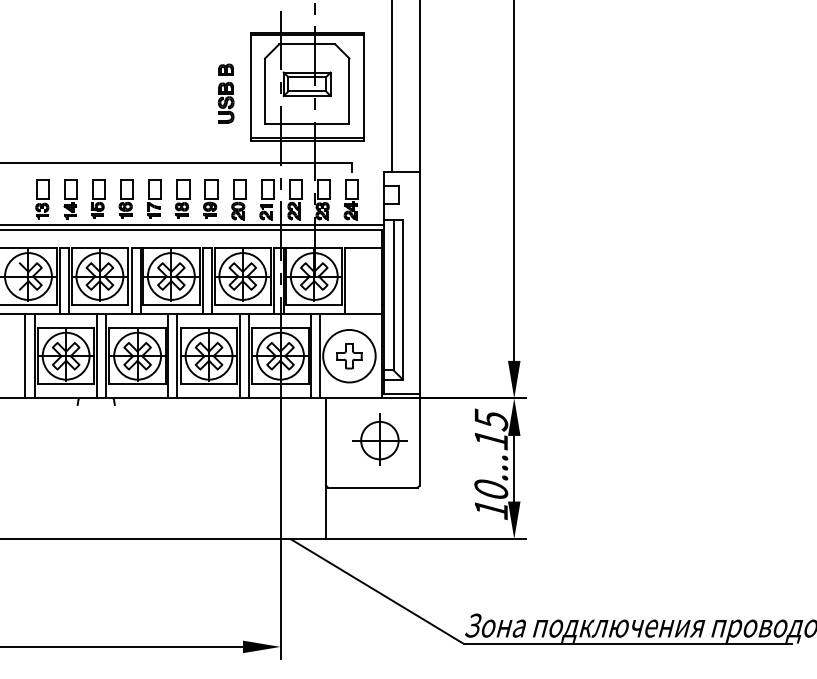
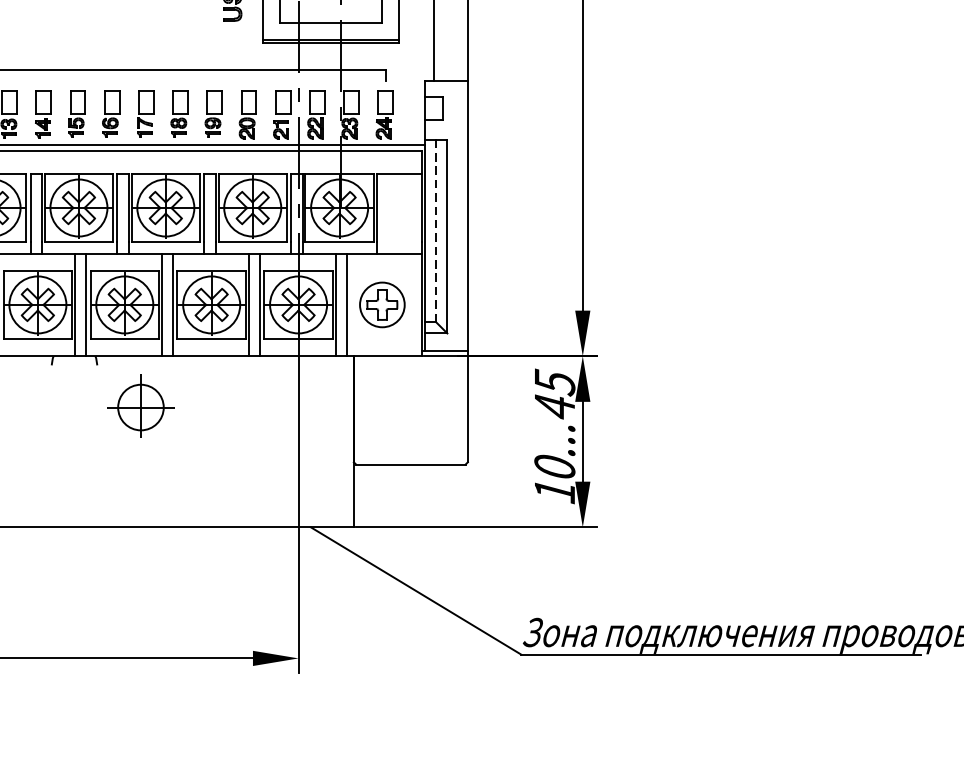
line: (393, 294) -> (435, 229), solid -> dashed
circle: (349, 355) -> (382, 304), size x0.7
part: (379, 439) -> (140, 406), moved
text: (490, 440) -> (553, 407), 10...15 -> 10...45

